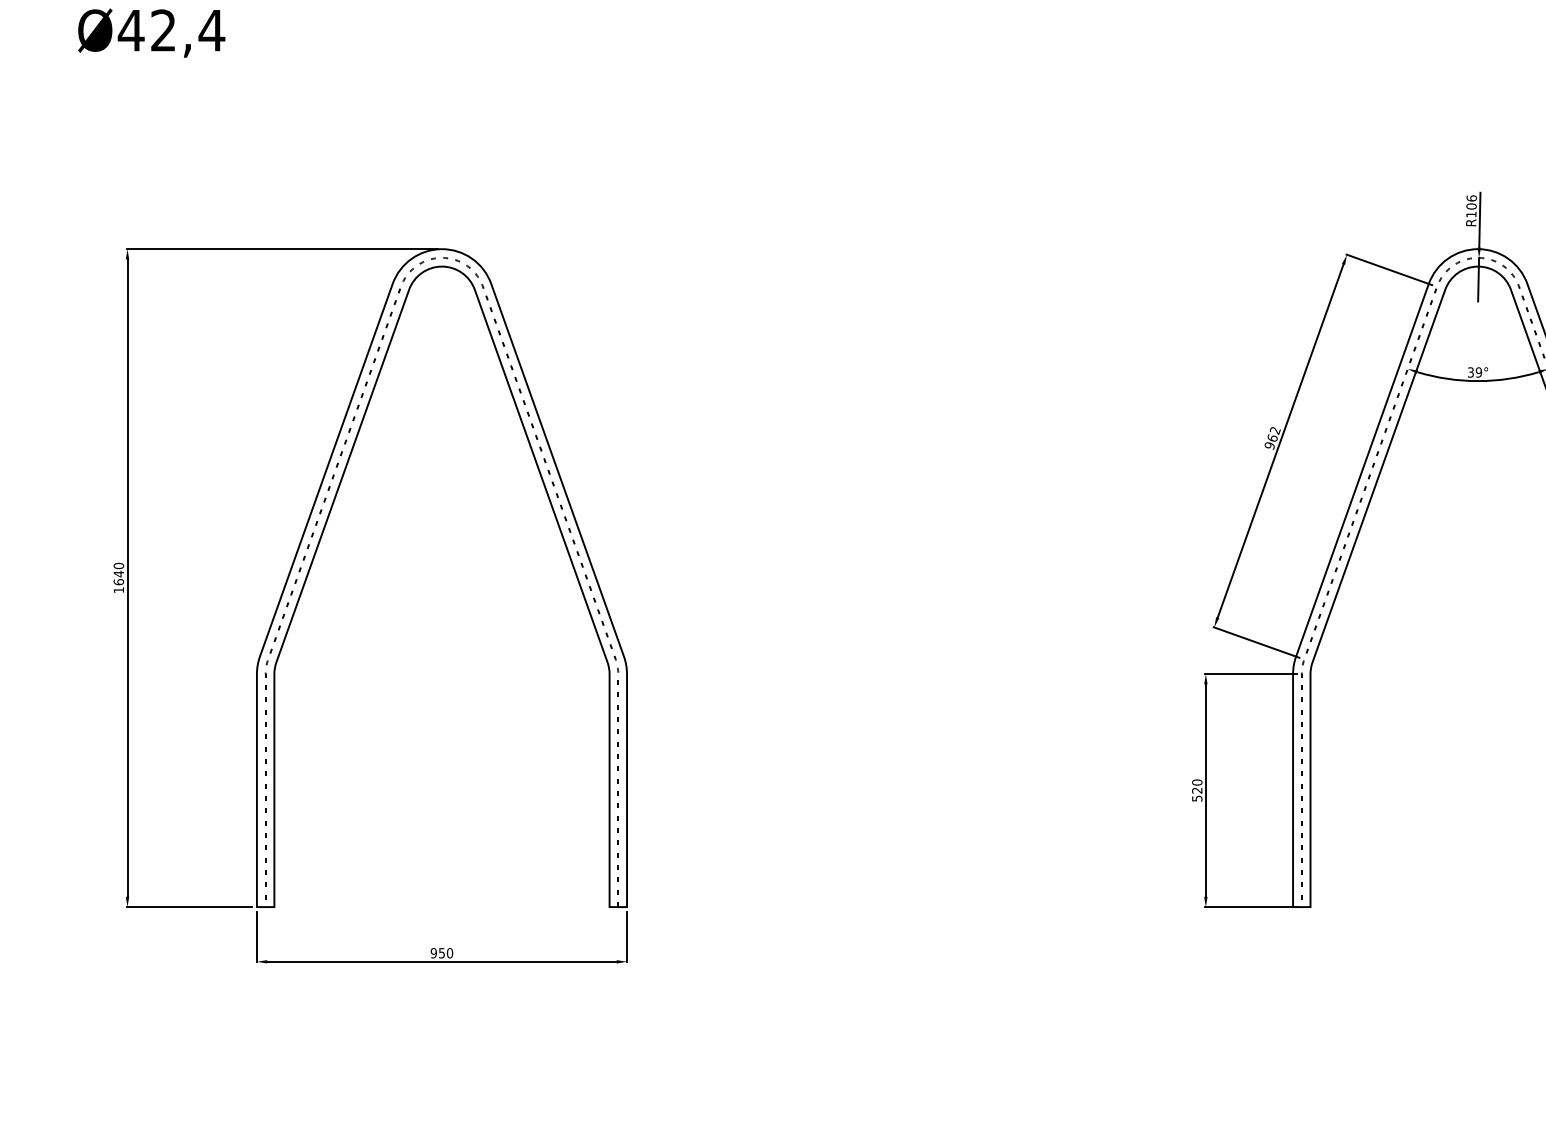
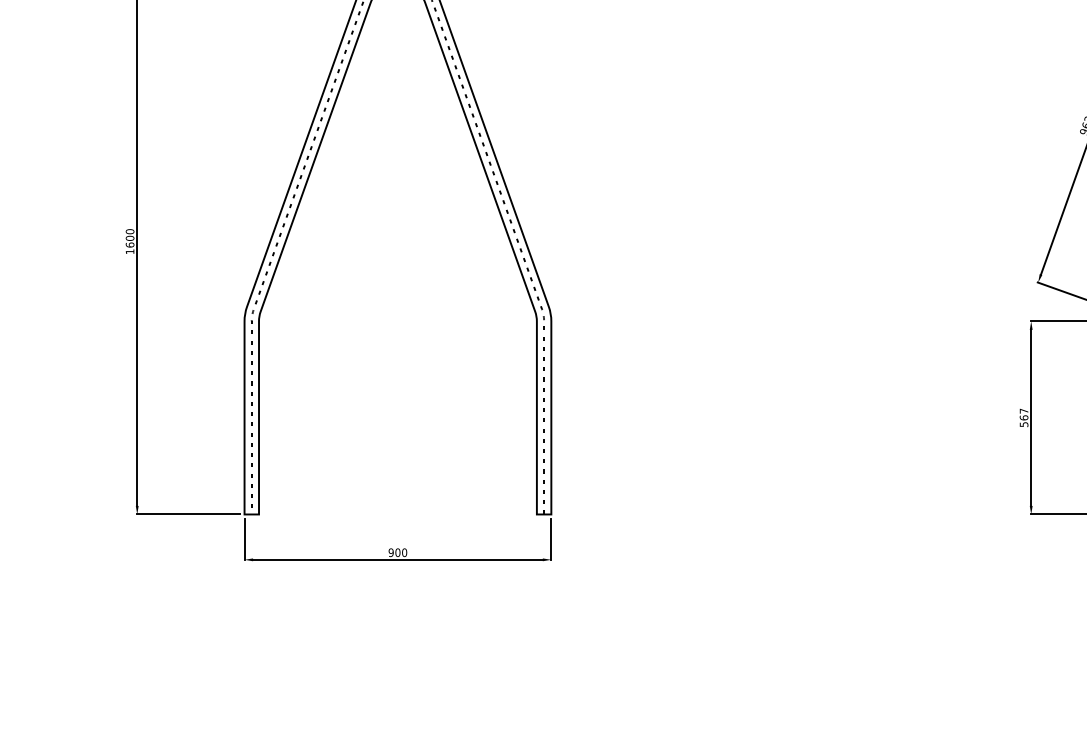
text: (118, 573) -> (129, 237), 1640 -> 1600
text: (1197, 786) -> (1024, 414), 520 -> 567
text: (441, 953) -> (397, 552), 950 -> 900

